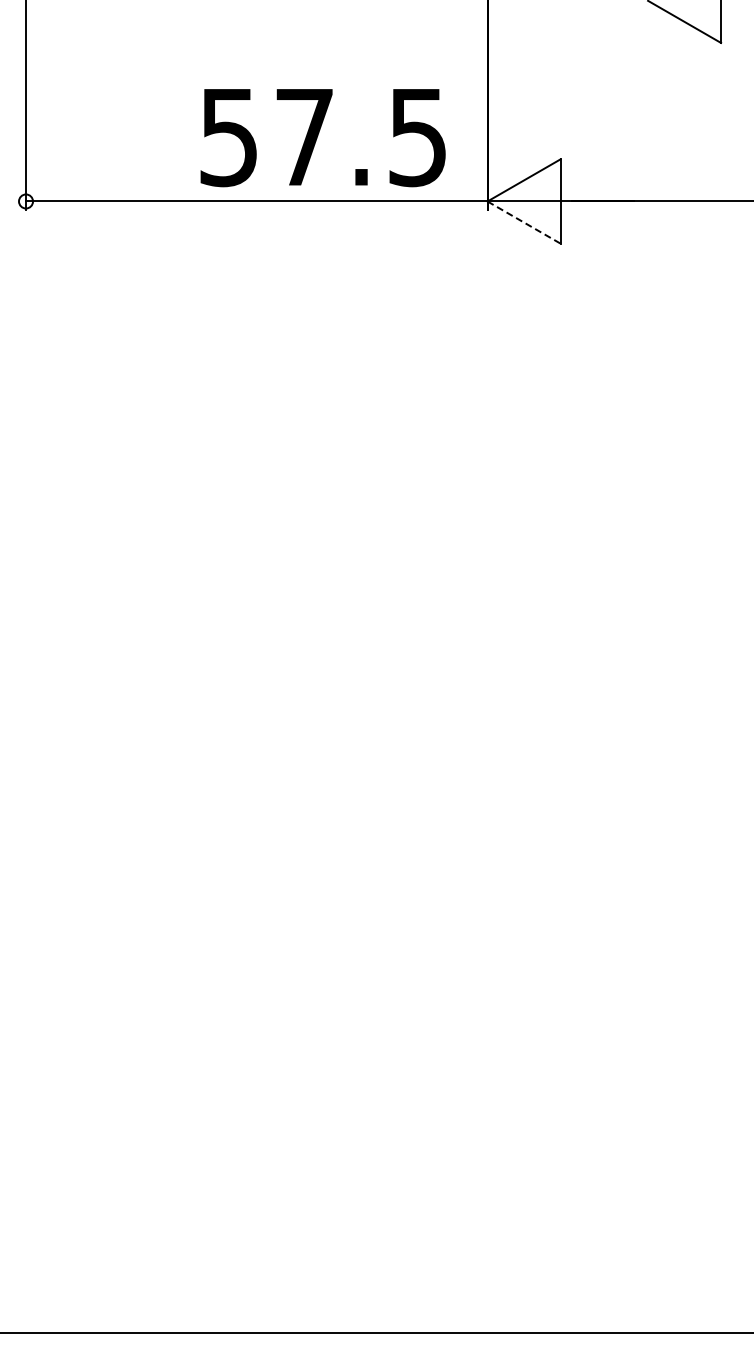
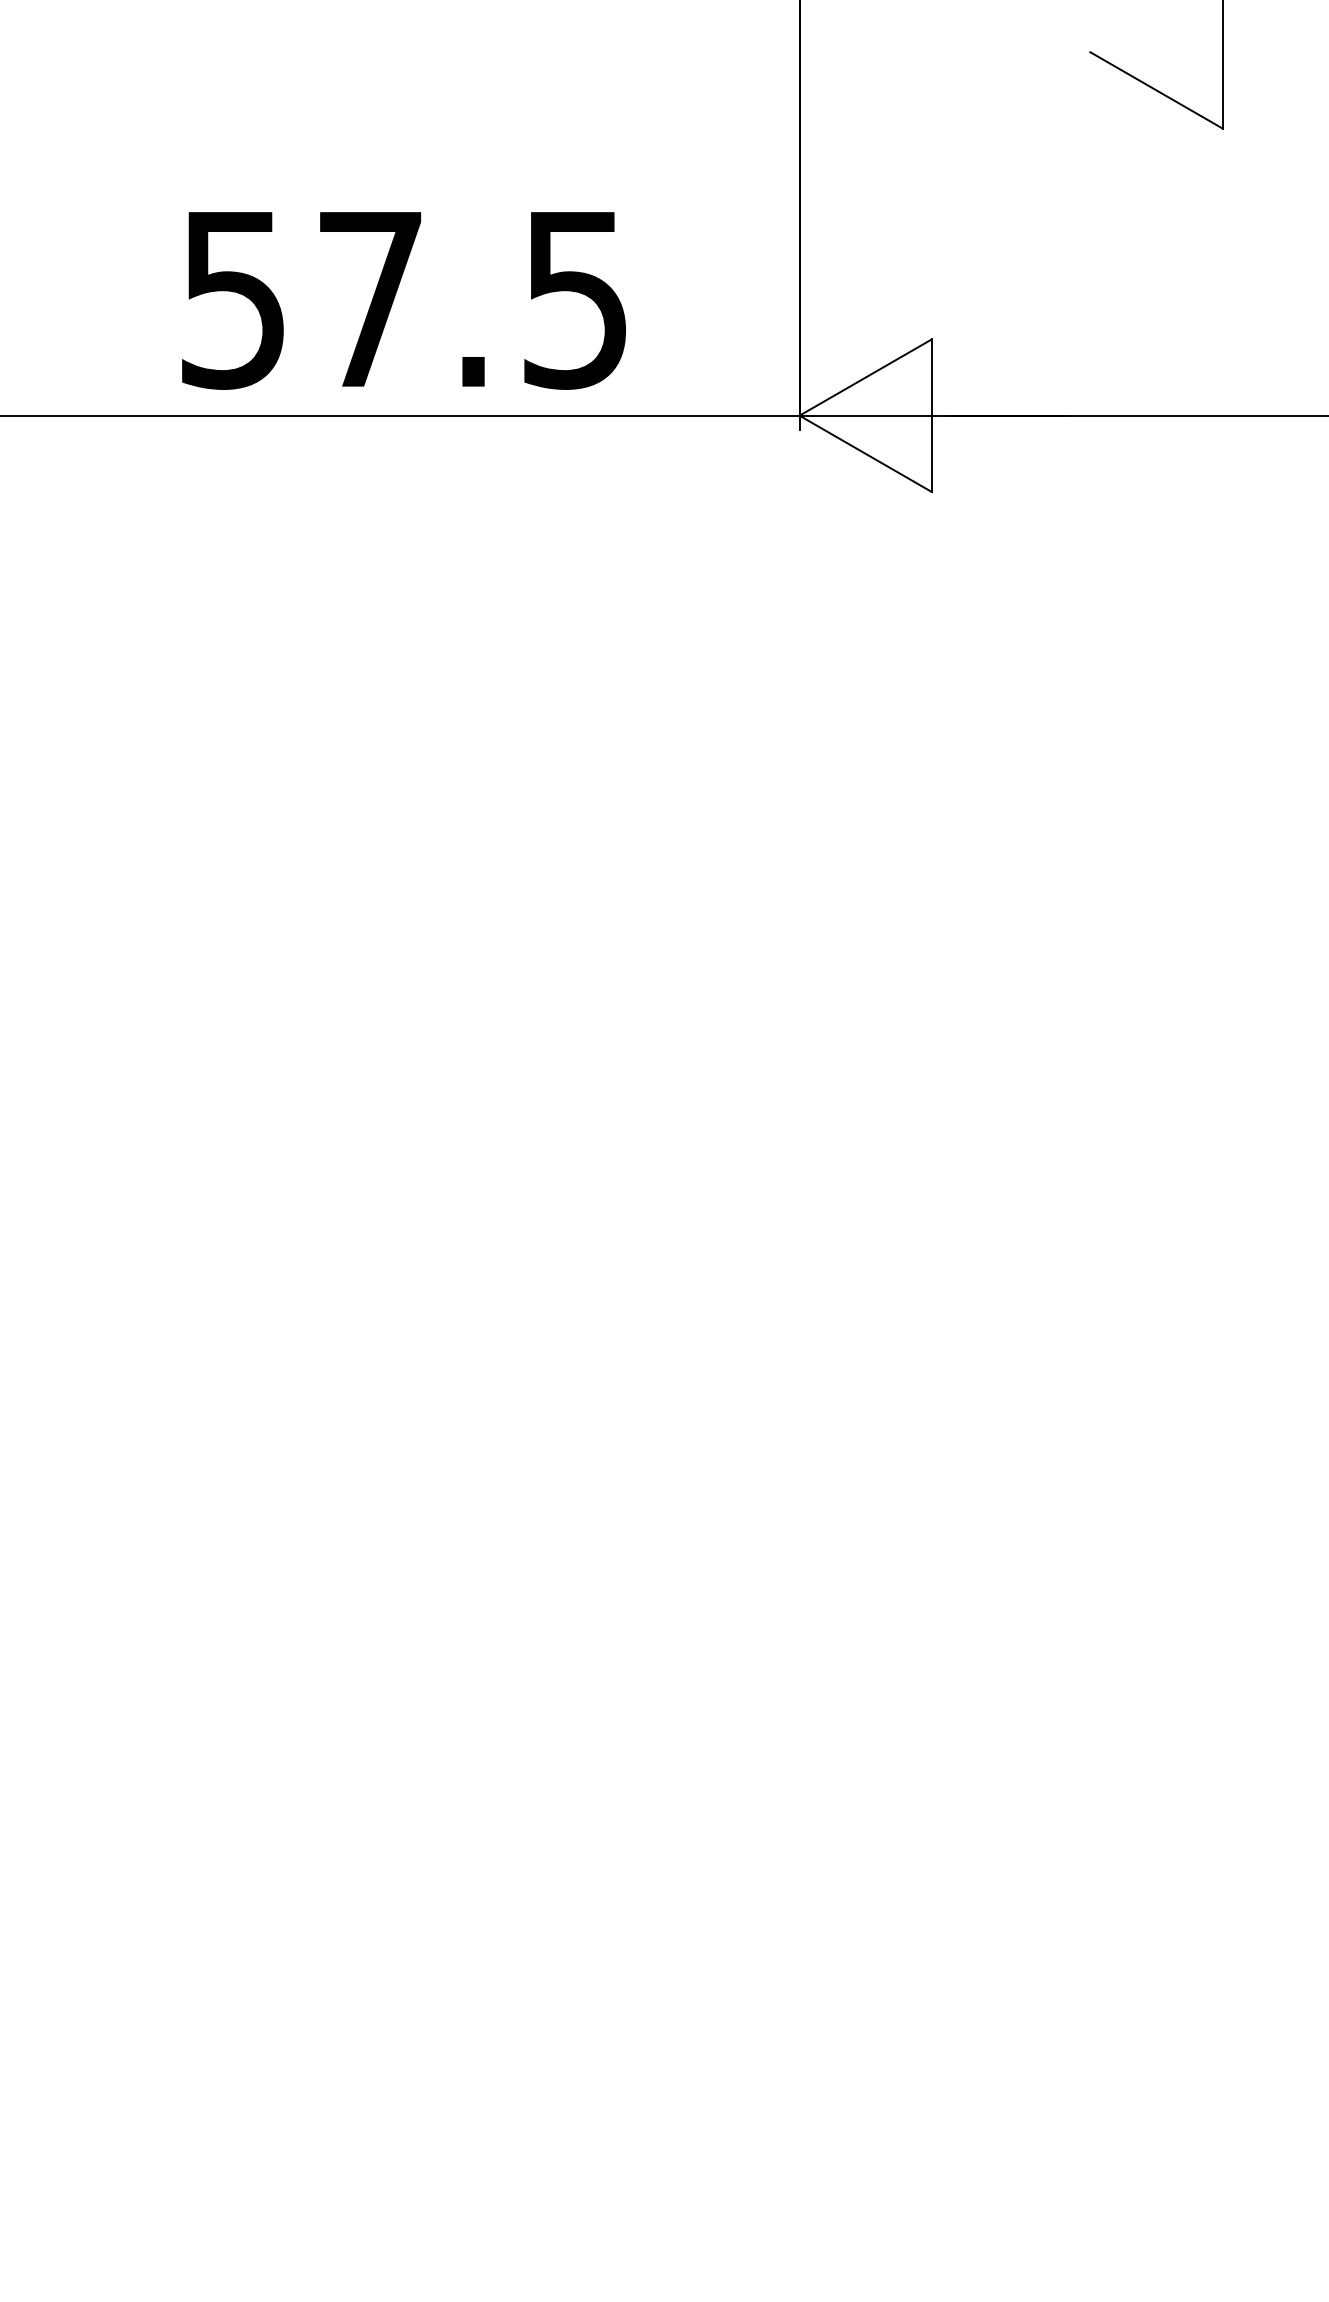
text: (322, 138) -> (402, 301), moved
line: (524, 222) -> (866, 453), dashed -> solid

